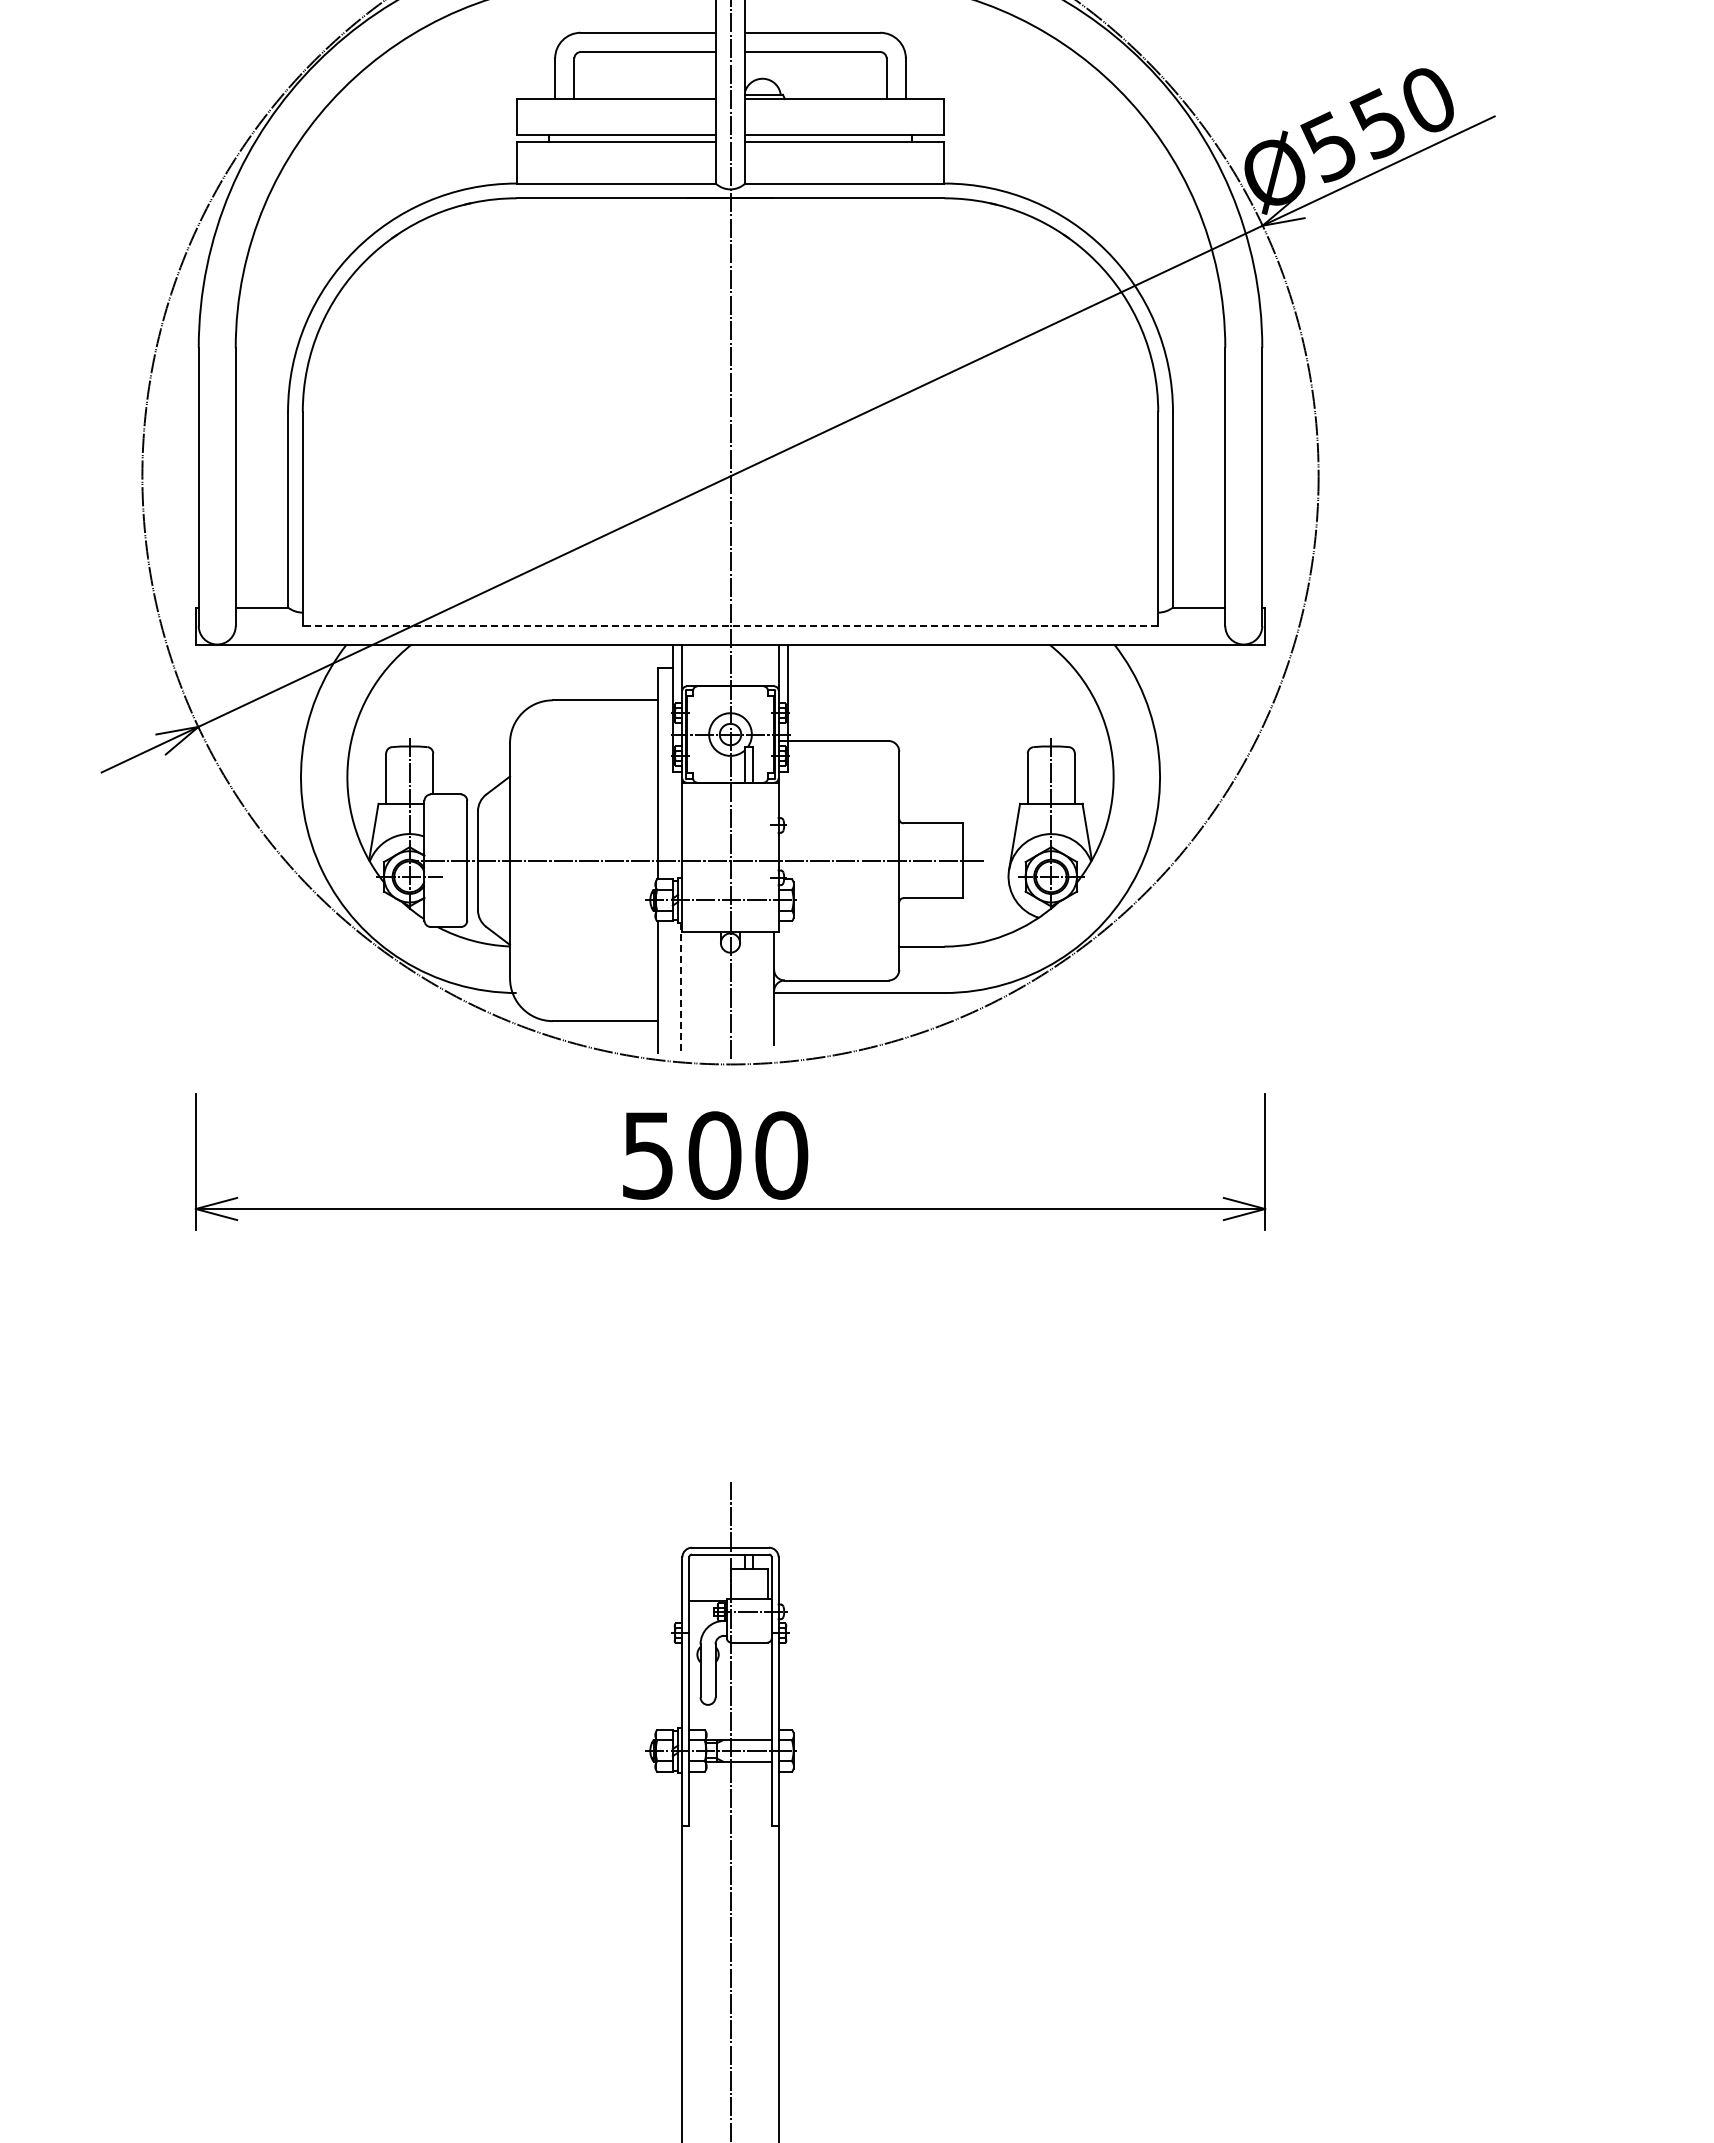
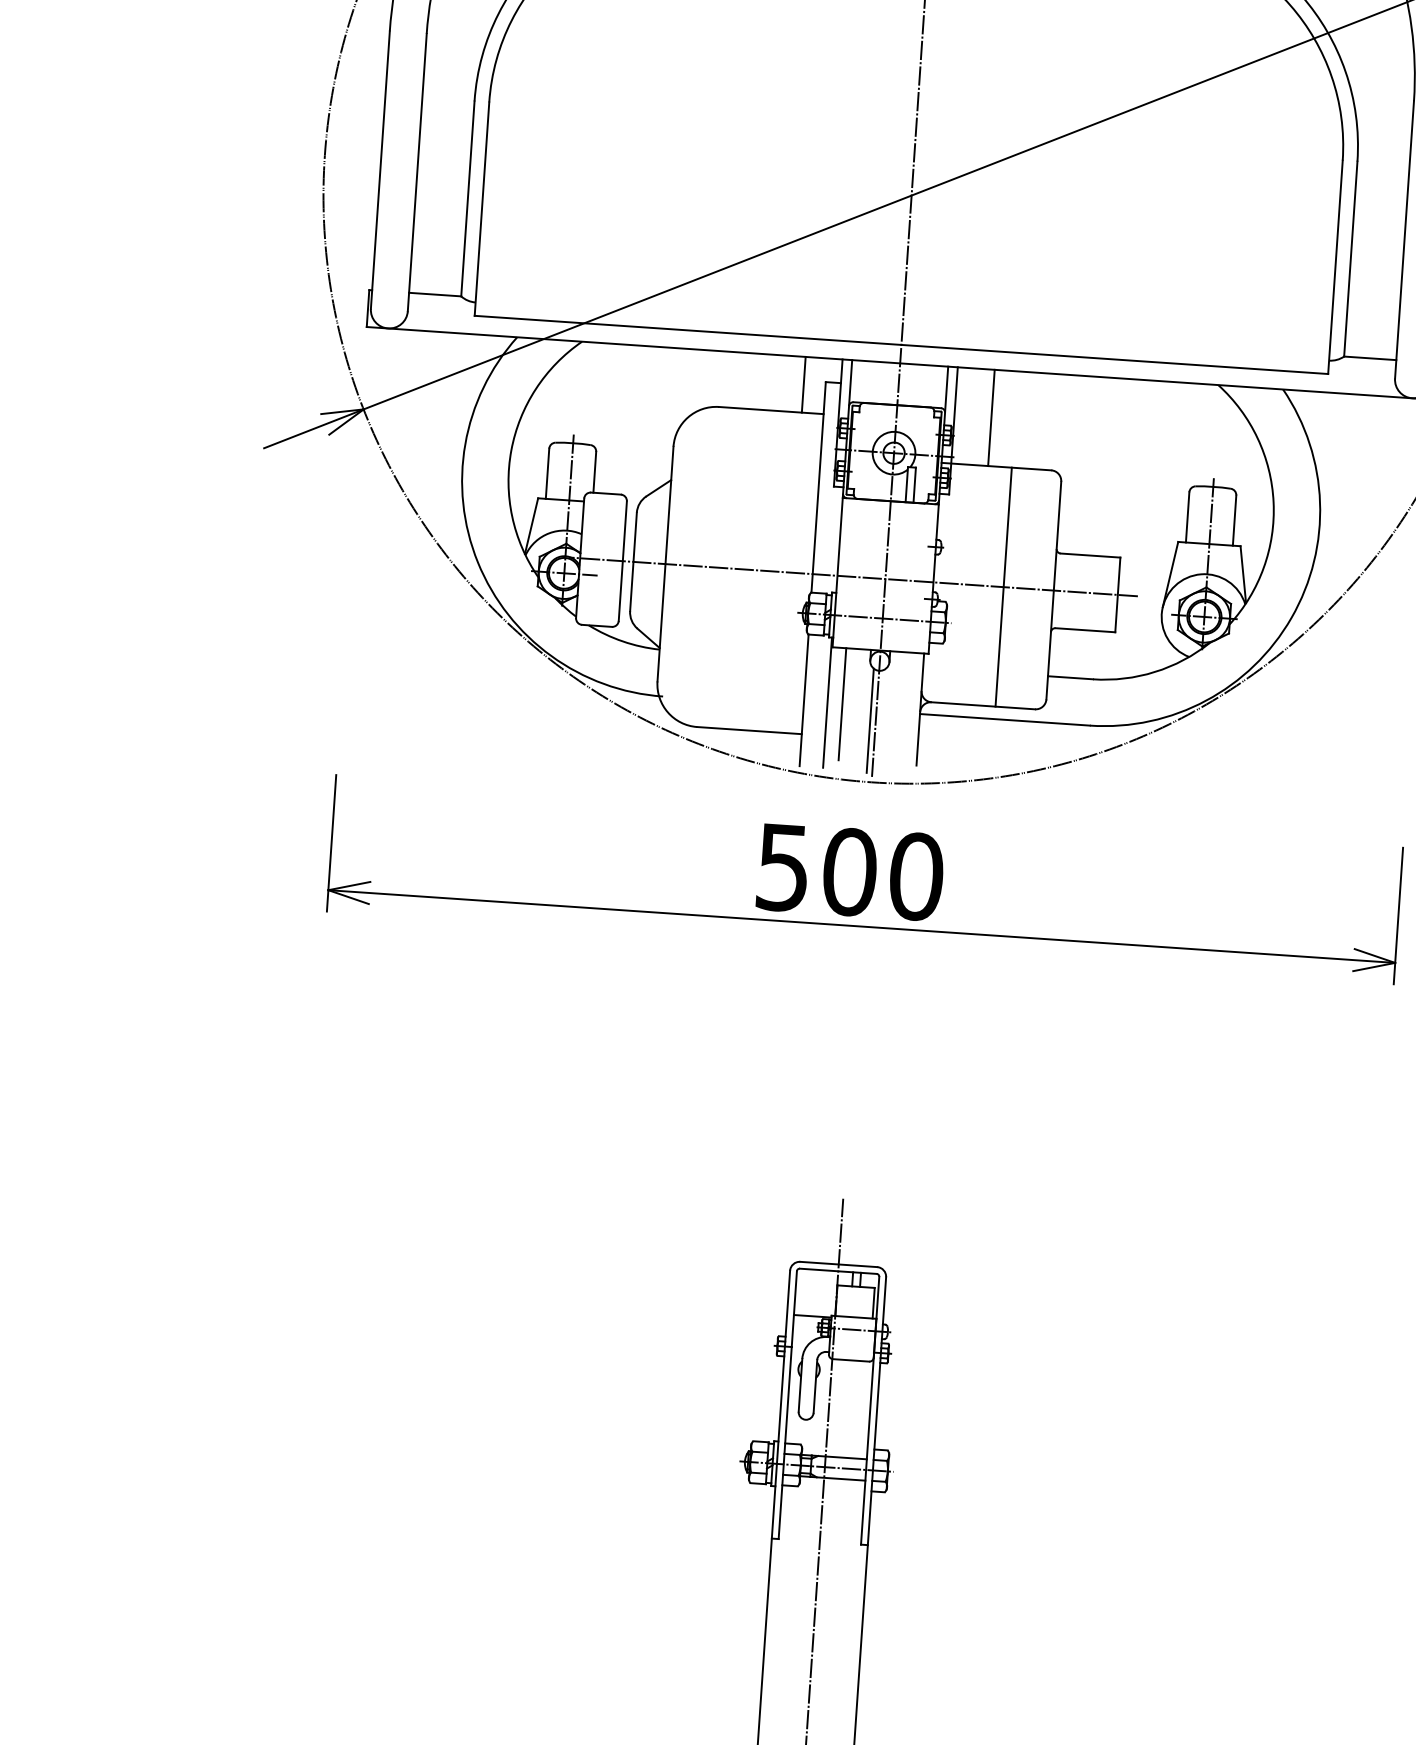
line: (730, 626) -> (901, 345), dashed -> solid
line: (635, 672) -> (803, 384), added
line: (825, 692) -> (991, 417), added
line: (849, 860) -> (1004, 586), added
line: (681, 988) -> (827, 703), dashed -> solid
line: (696, 988) -> (842, 704), added
line: (724, 1002) -> (869, 720), added

